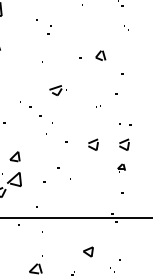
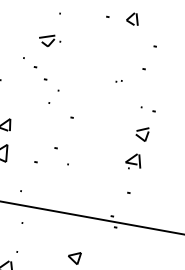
part: (57, 90) -> (48, 40), moved
part: (93, 144) -> (104, 126), removed
part: (121, 167) -> (133, 161), size x1.67

